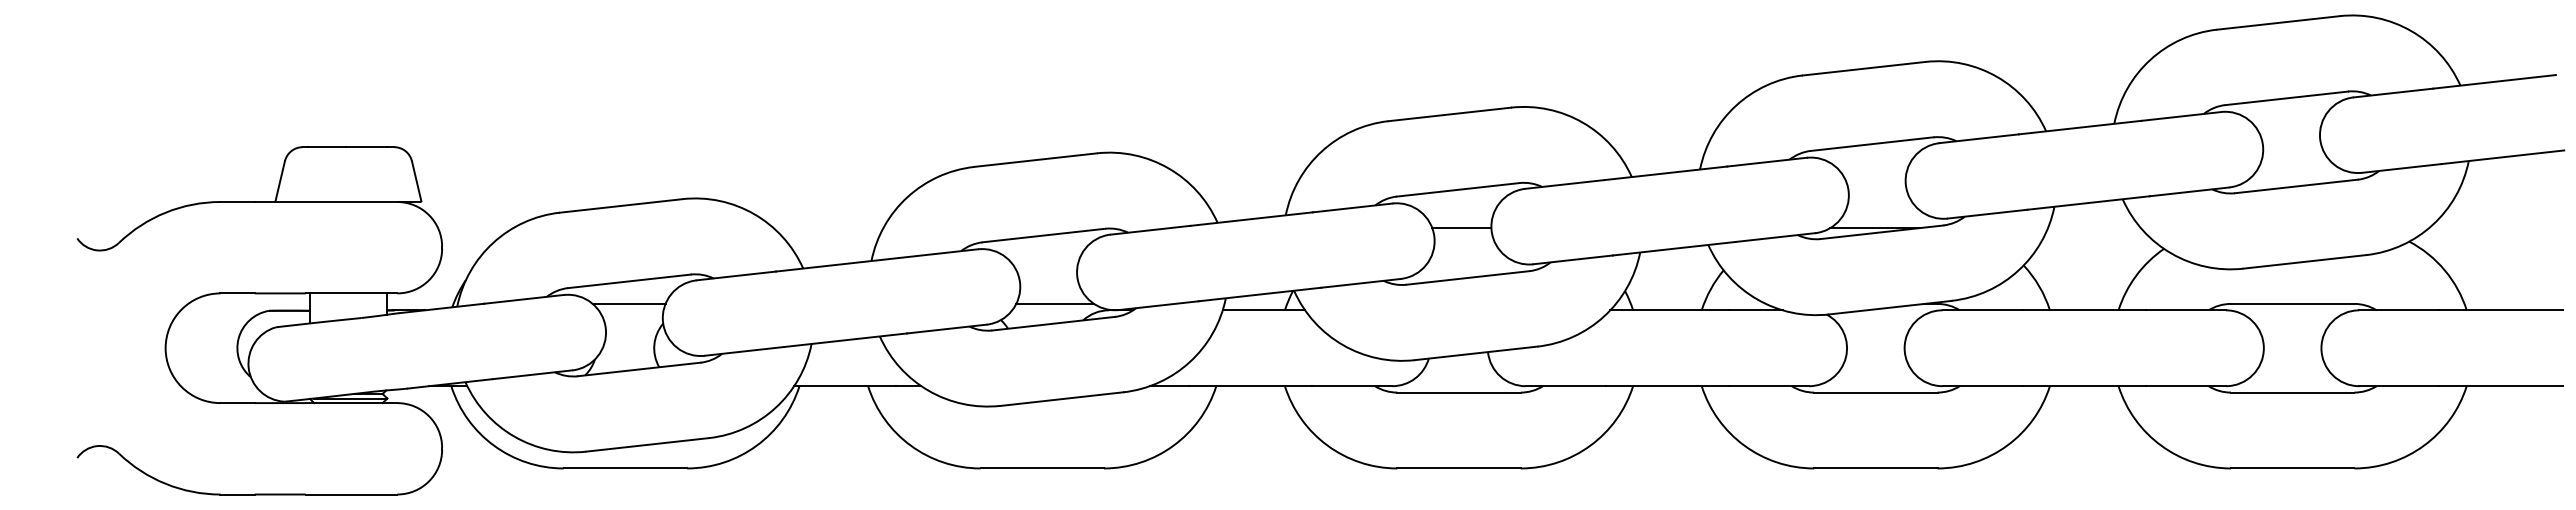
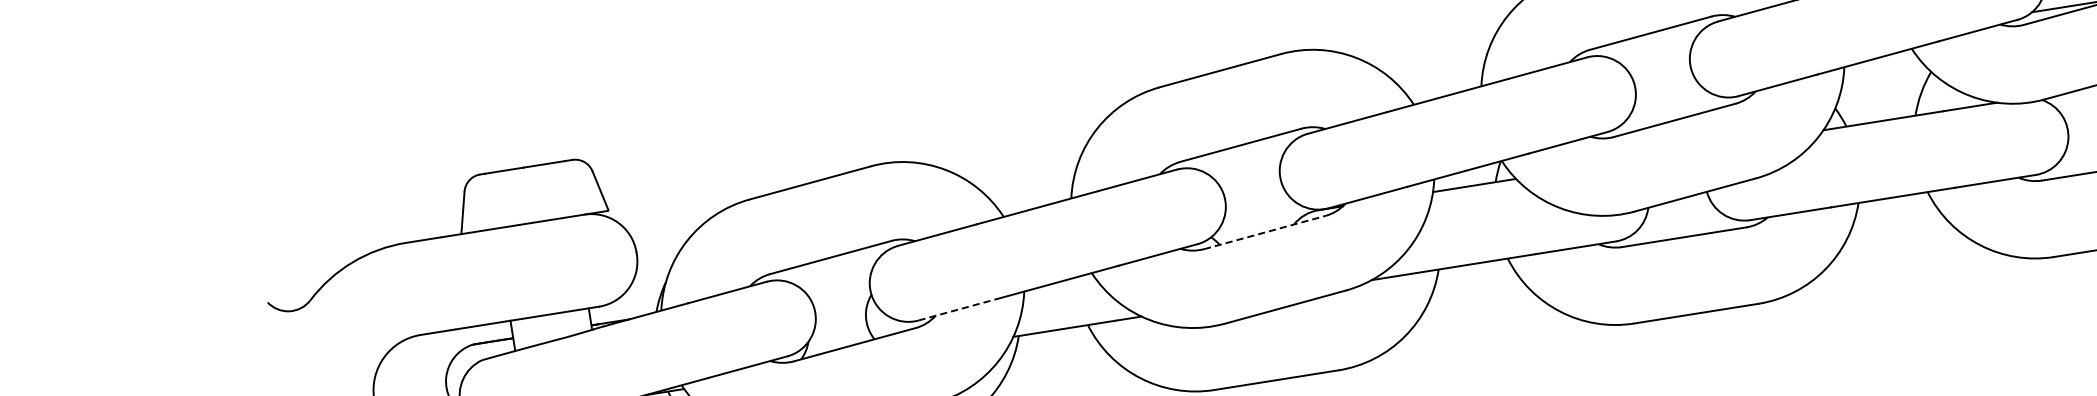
line: (1461, 228) -> (1660, 71), removed
line: (628, 303) -> (833, 280), removed
line: (1055, 303) -> (1263, 211), removed
line: (1053, 323) -> (1264, 232), solid -> dashed
line: (745, 351) -> (958, 309), solid -> dashed

